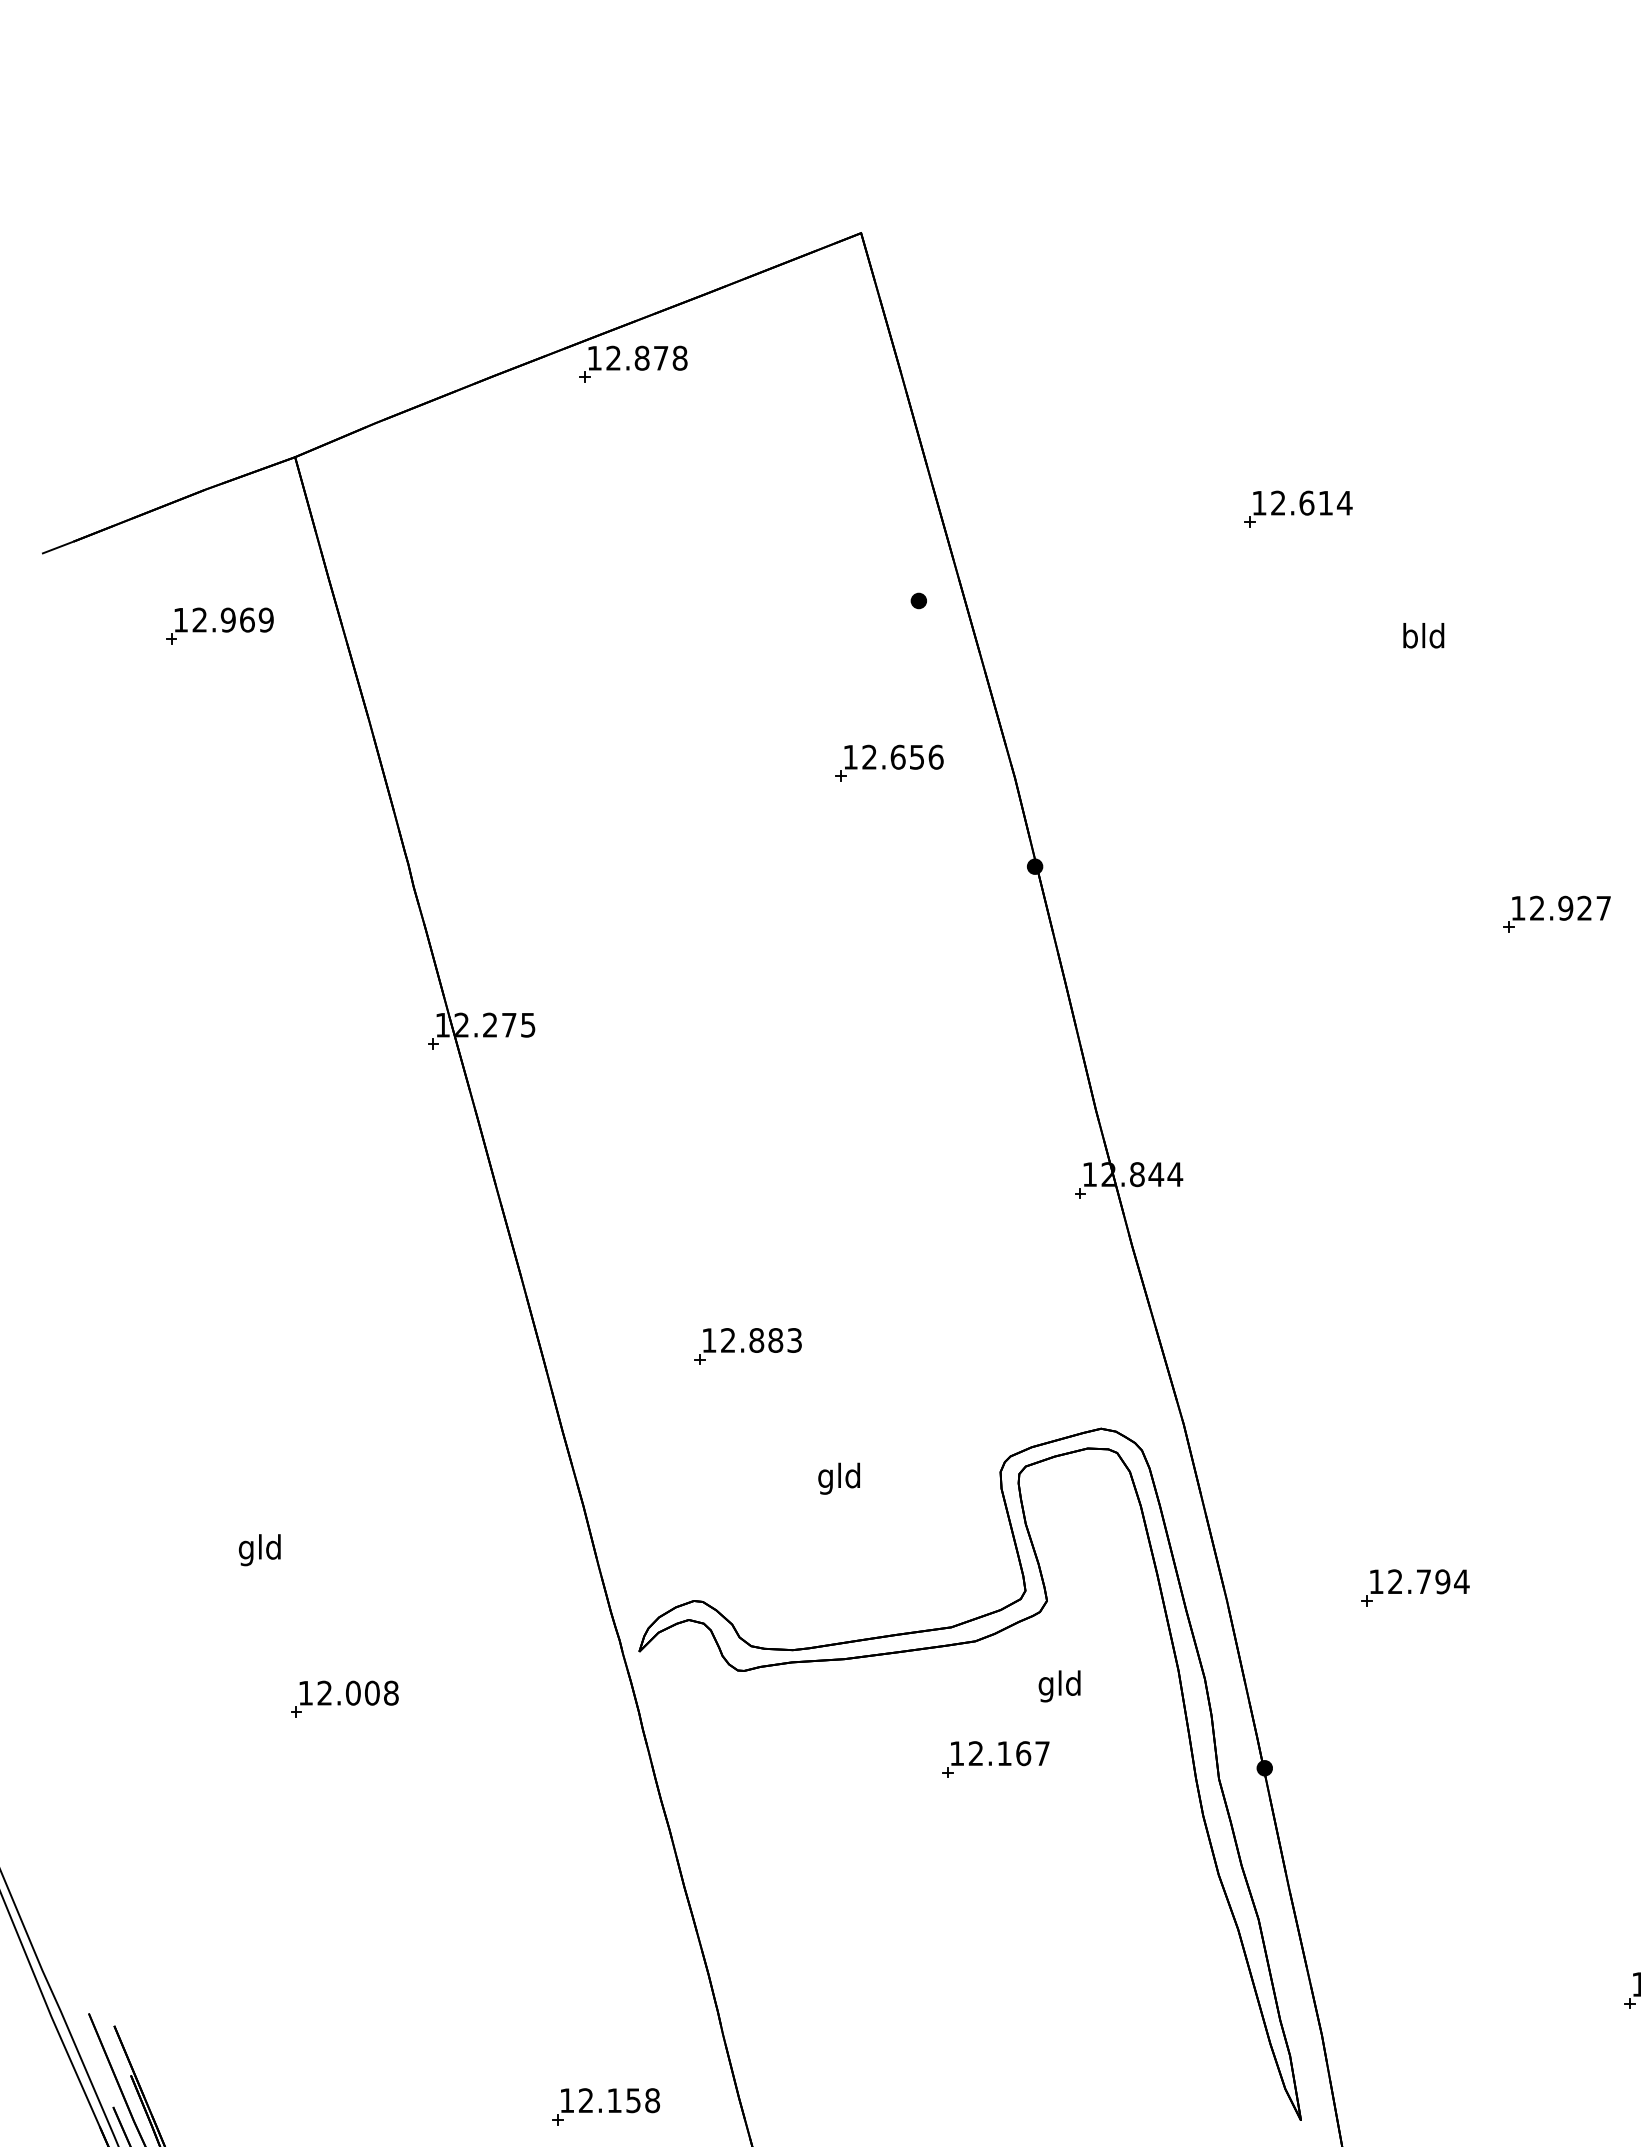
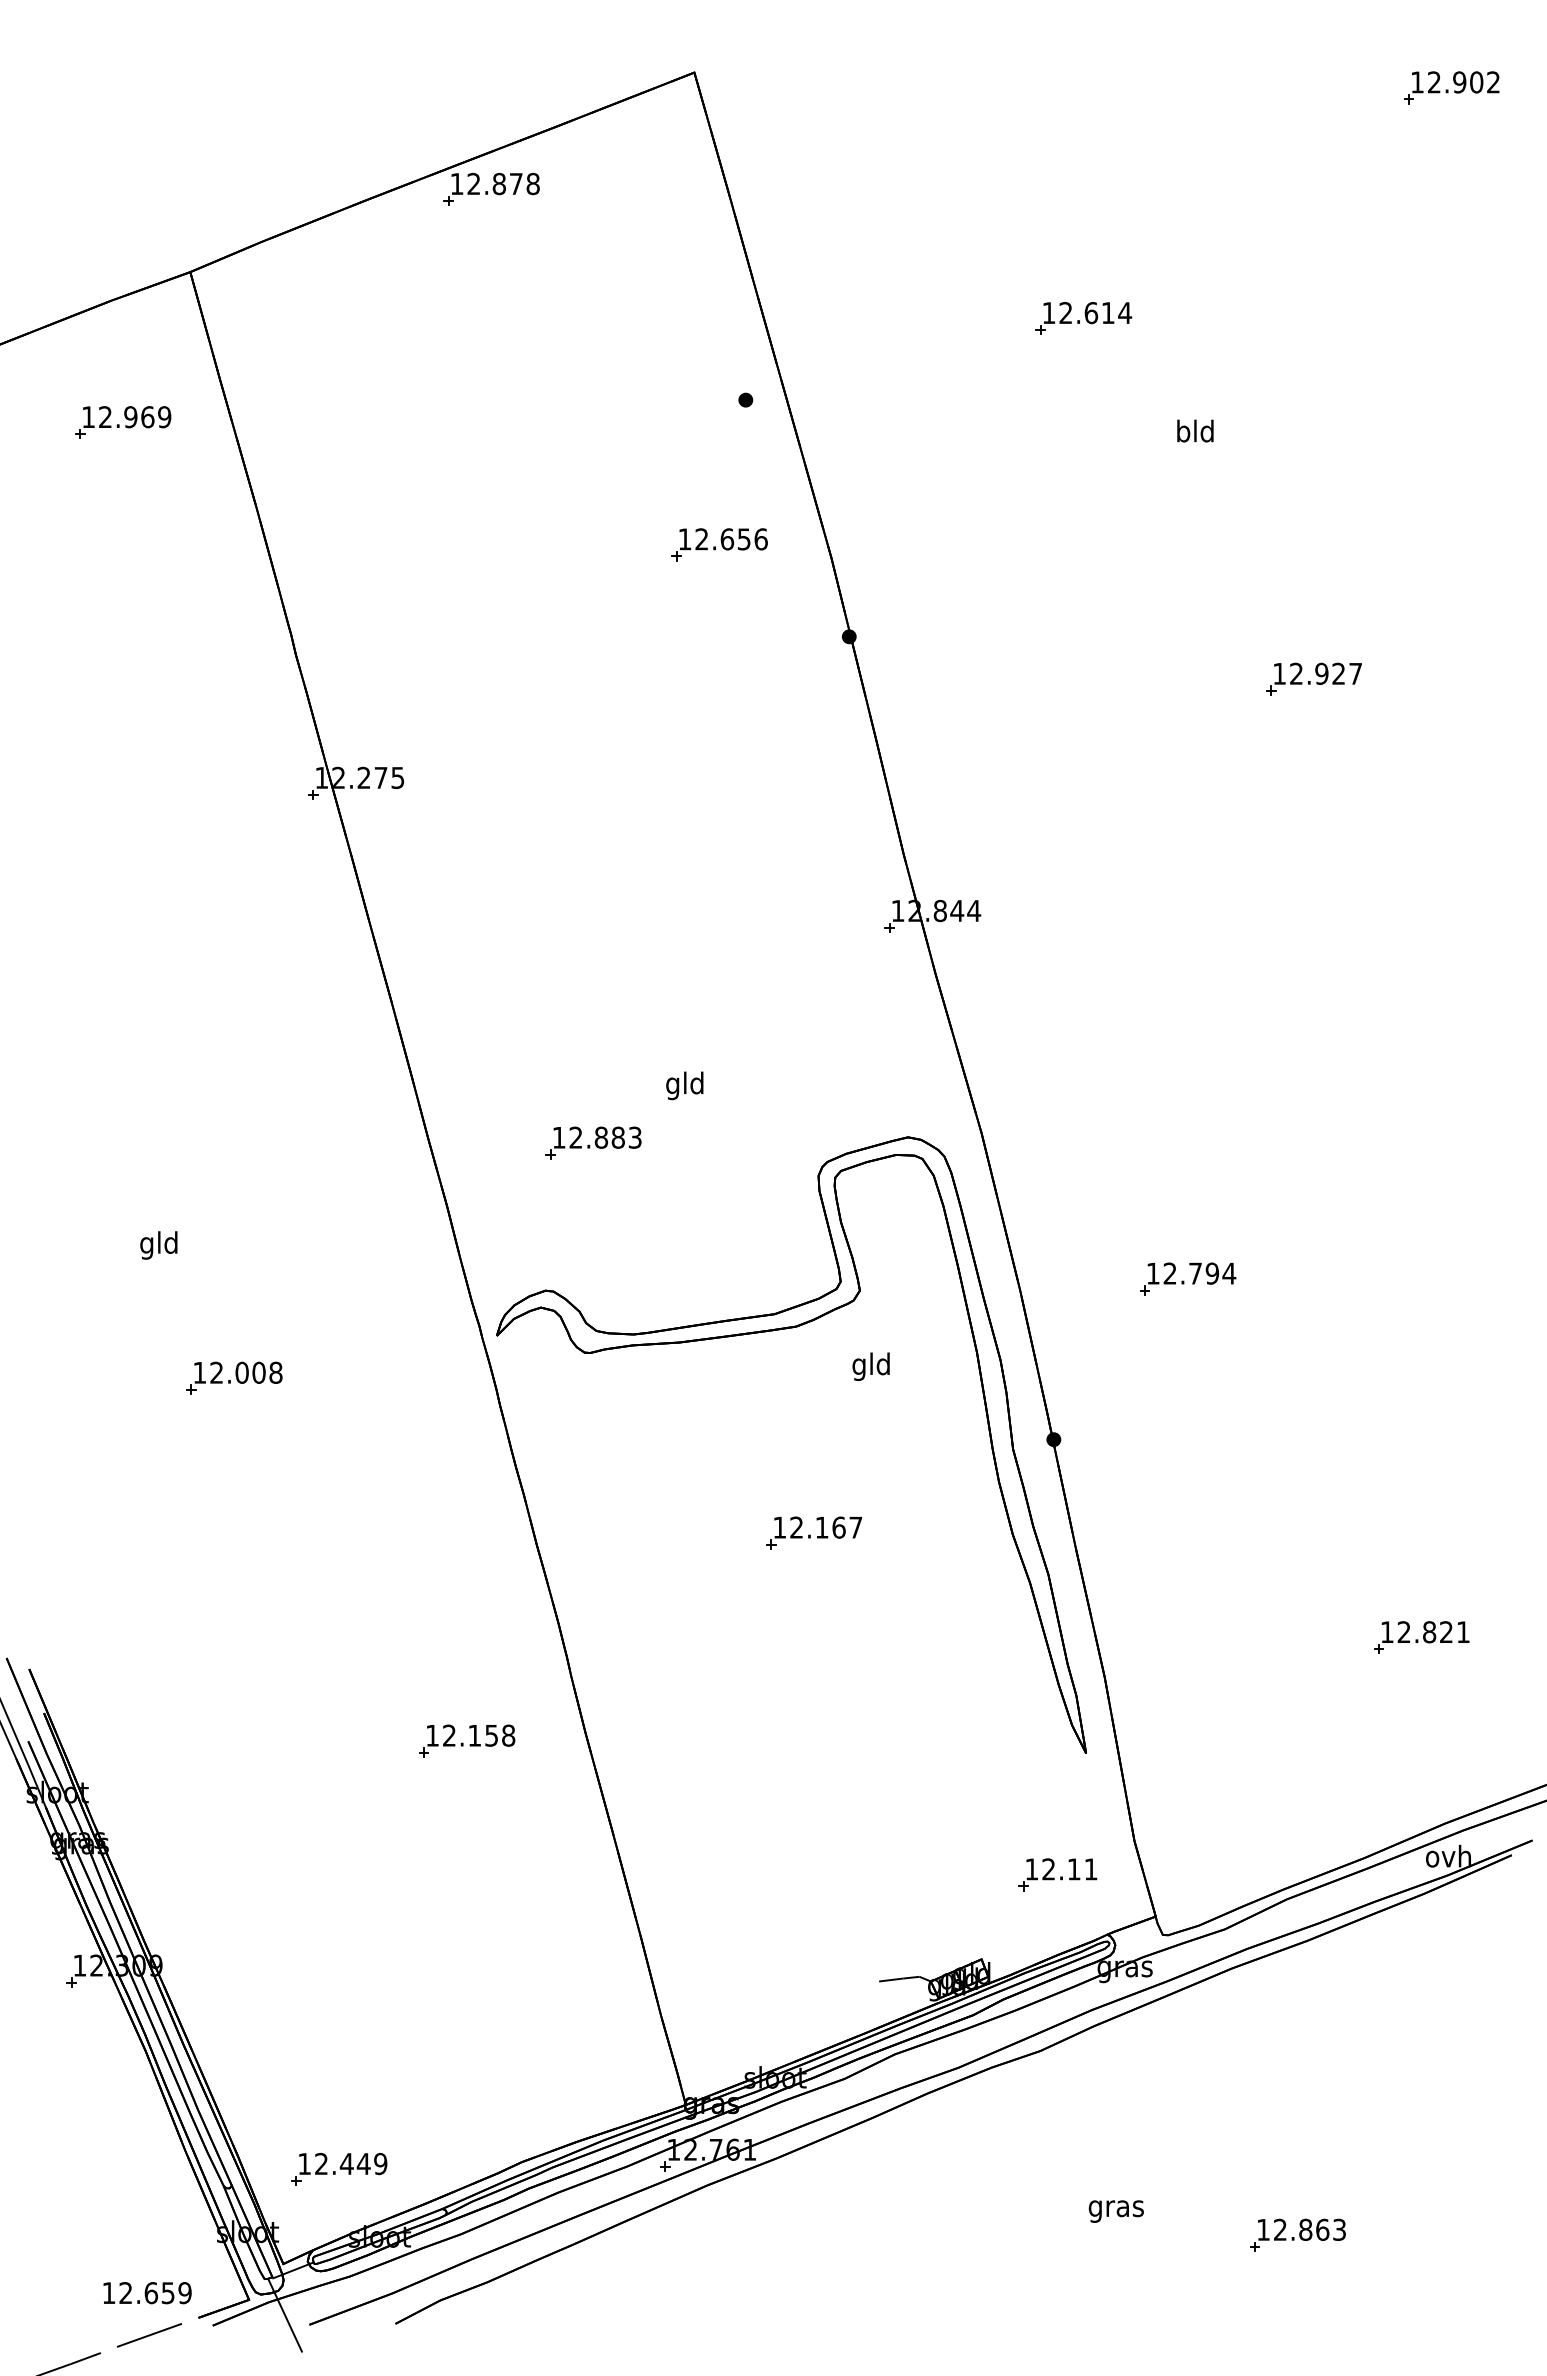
part: (747, 1345) -> (593, 1142), moved
text: (838, 1478) -> (684, 1085), moved
part: (996, 1759) -> (814, 1532), moved

